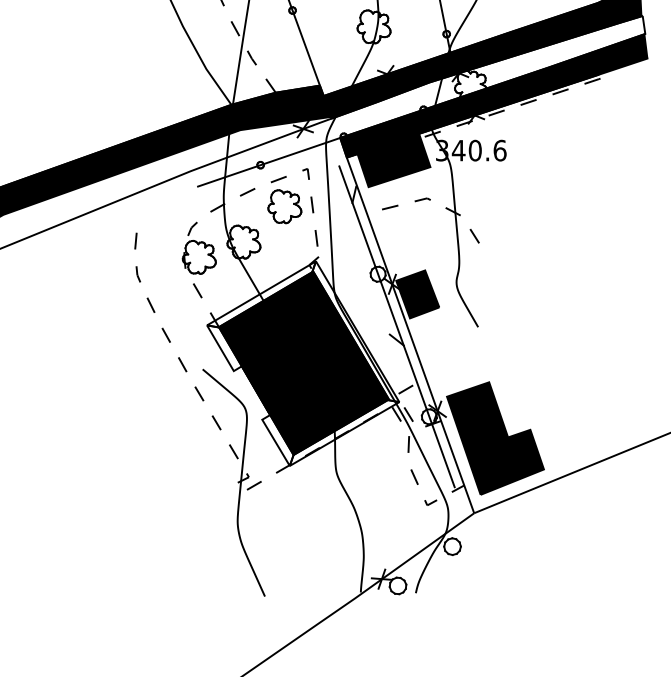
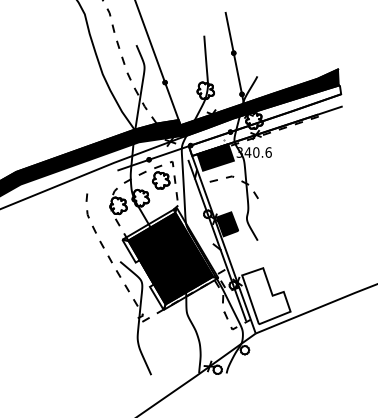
fill: (493, 96) -> (265, 125), removed
fill: (495, 439) -> (266, 296), removed

